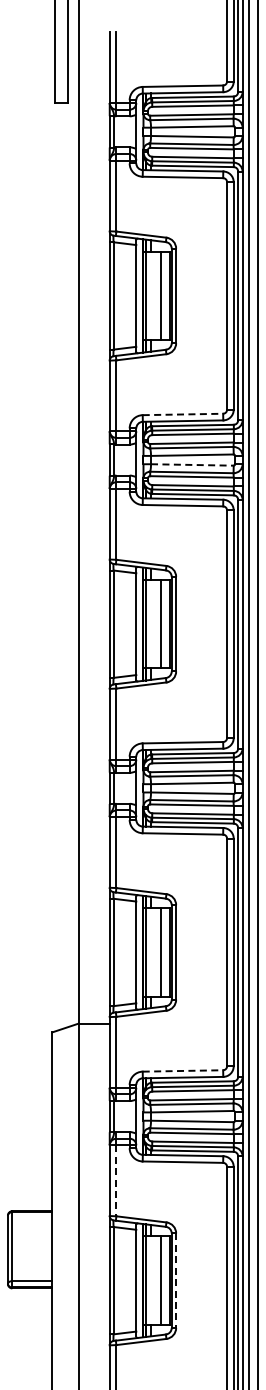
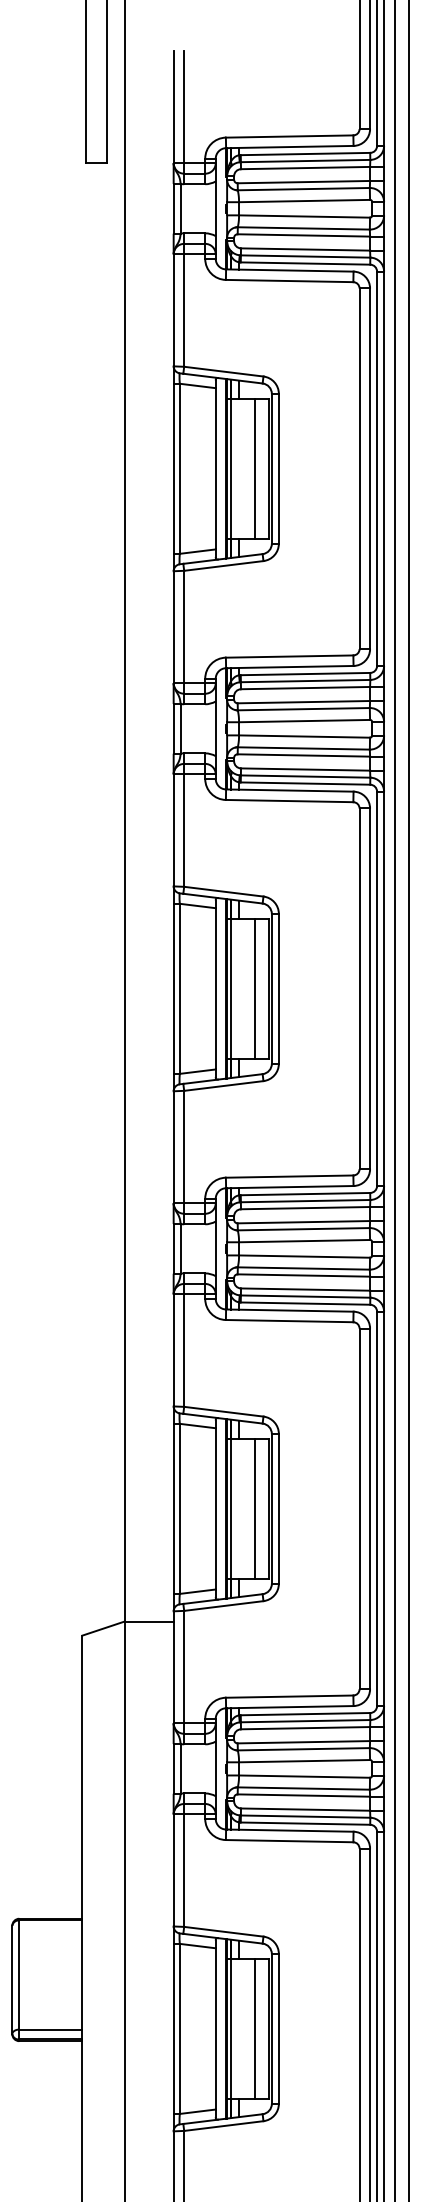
line: (183, 414) -> (290, 656), dashed -> solid
line: (192, 464) -> (304, 735), dashed -> solid
line: (183, 1070) -> (290, 1695), dashed -> solid
line: (116, 1181) -> (184, 1871), dashed -> solid
line: (176, 1281) -> (279, 2030), dashed -> solid

